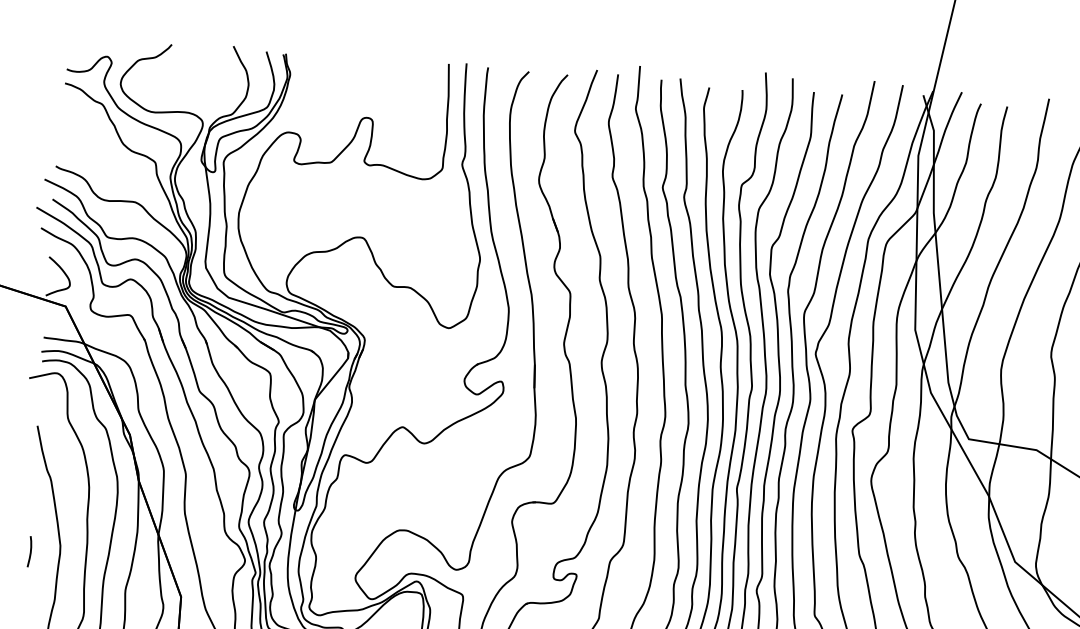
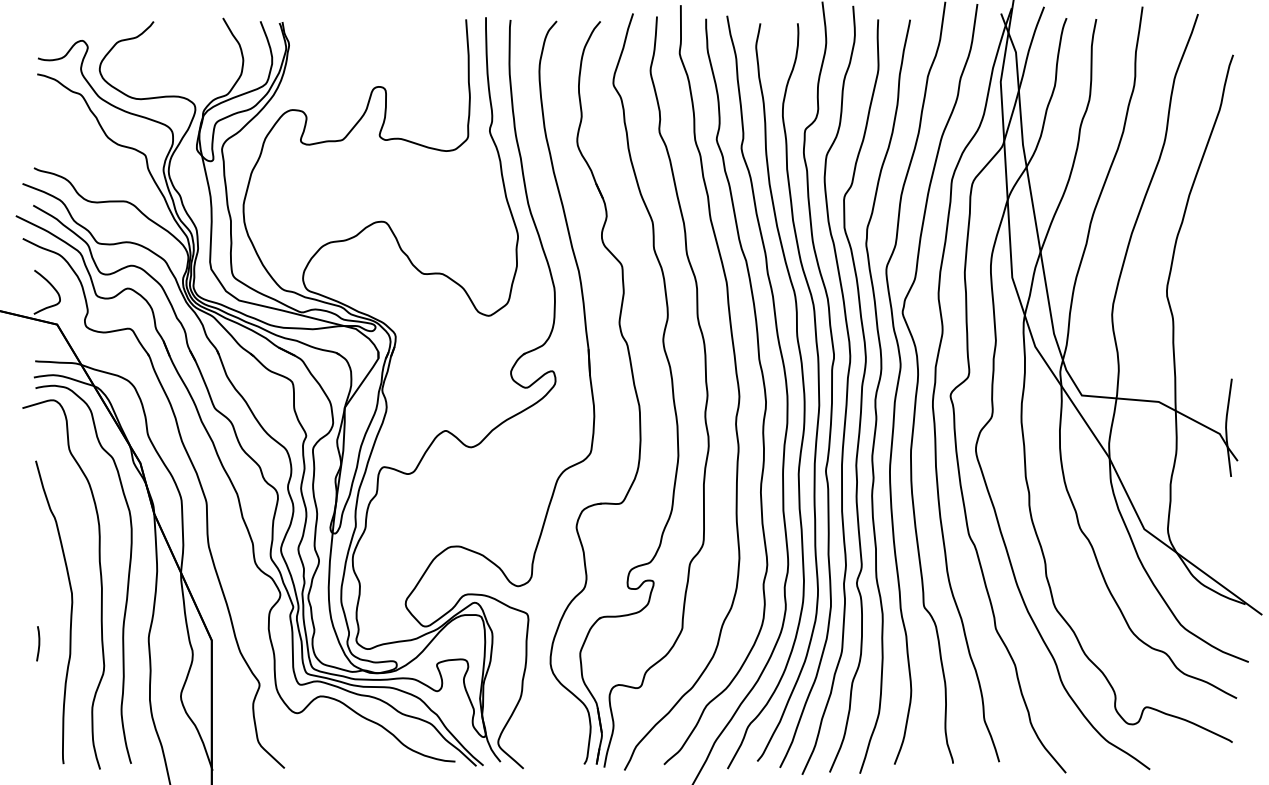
curve: (30, 551) -> (38, 643), moved

